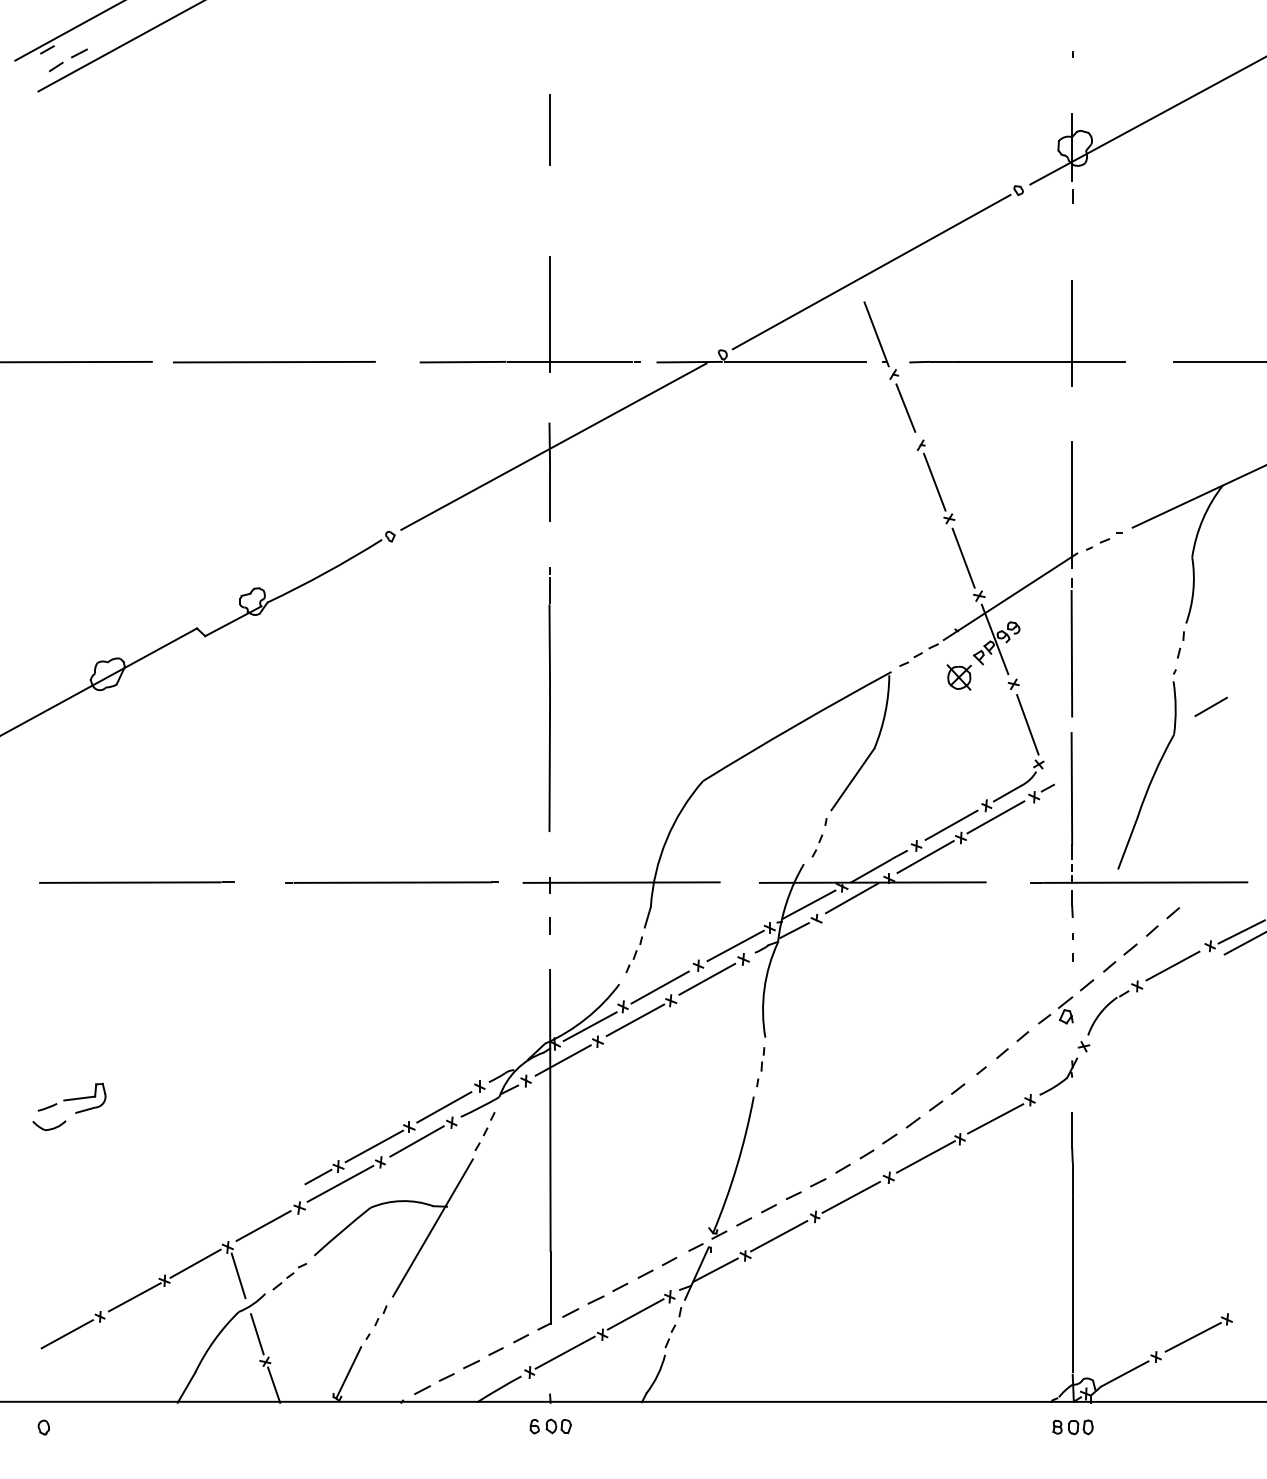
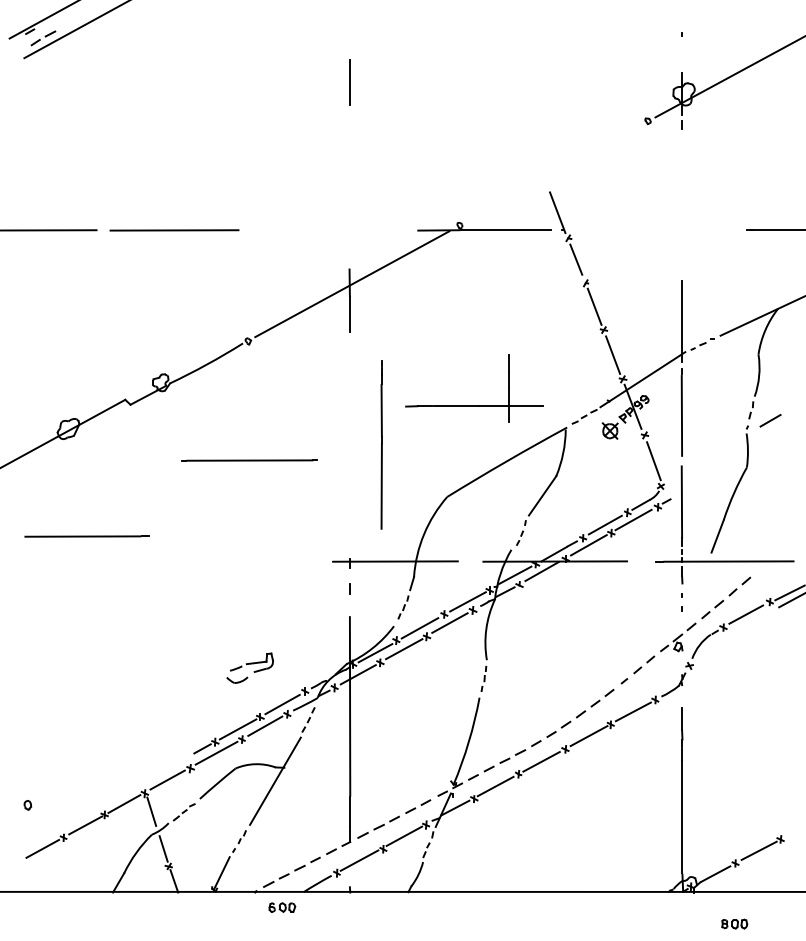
line: (871, 272) -> (554, 173), removed
part: (549, 315) -> (349, 200), removed
part: (1017, 360) -> (474, 405), moved
line: (549, 698) -> (381, 444), moved
line: (1211, 706) -> (770, 420), moved
line: (136, 882) -> (86, 536), moved
line: (392, 882) -> (249, 460), moved
part: (68, 1105) -> (249, 667), moved
part: (550, 1426) -> (282, 907), moved
part: (1072, 1426) -> (734, 923), moved
part: (43, 1427) -> (27, 805), moved

